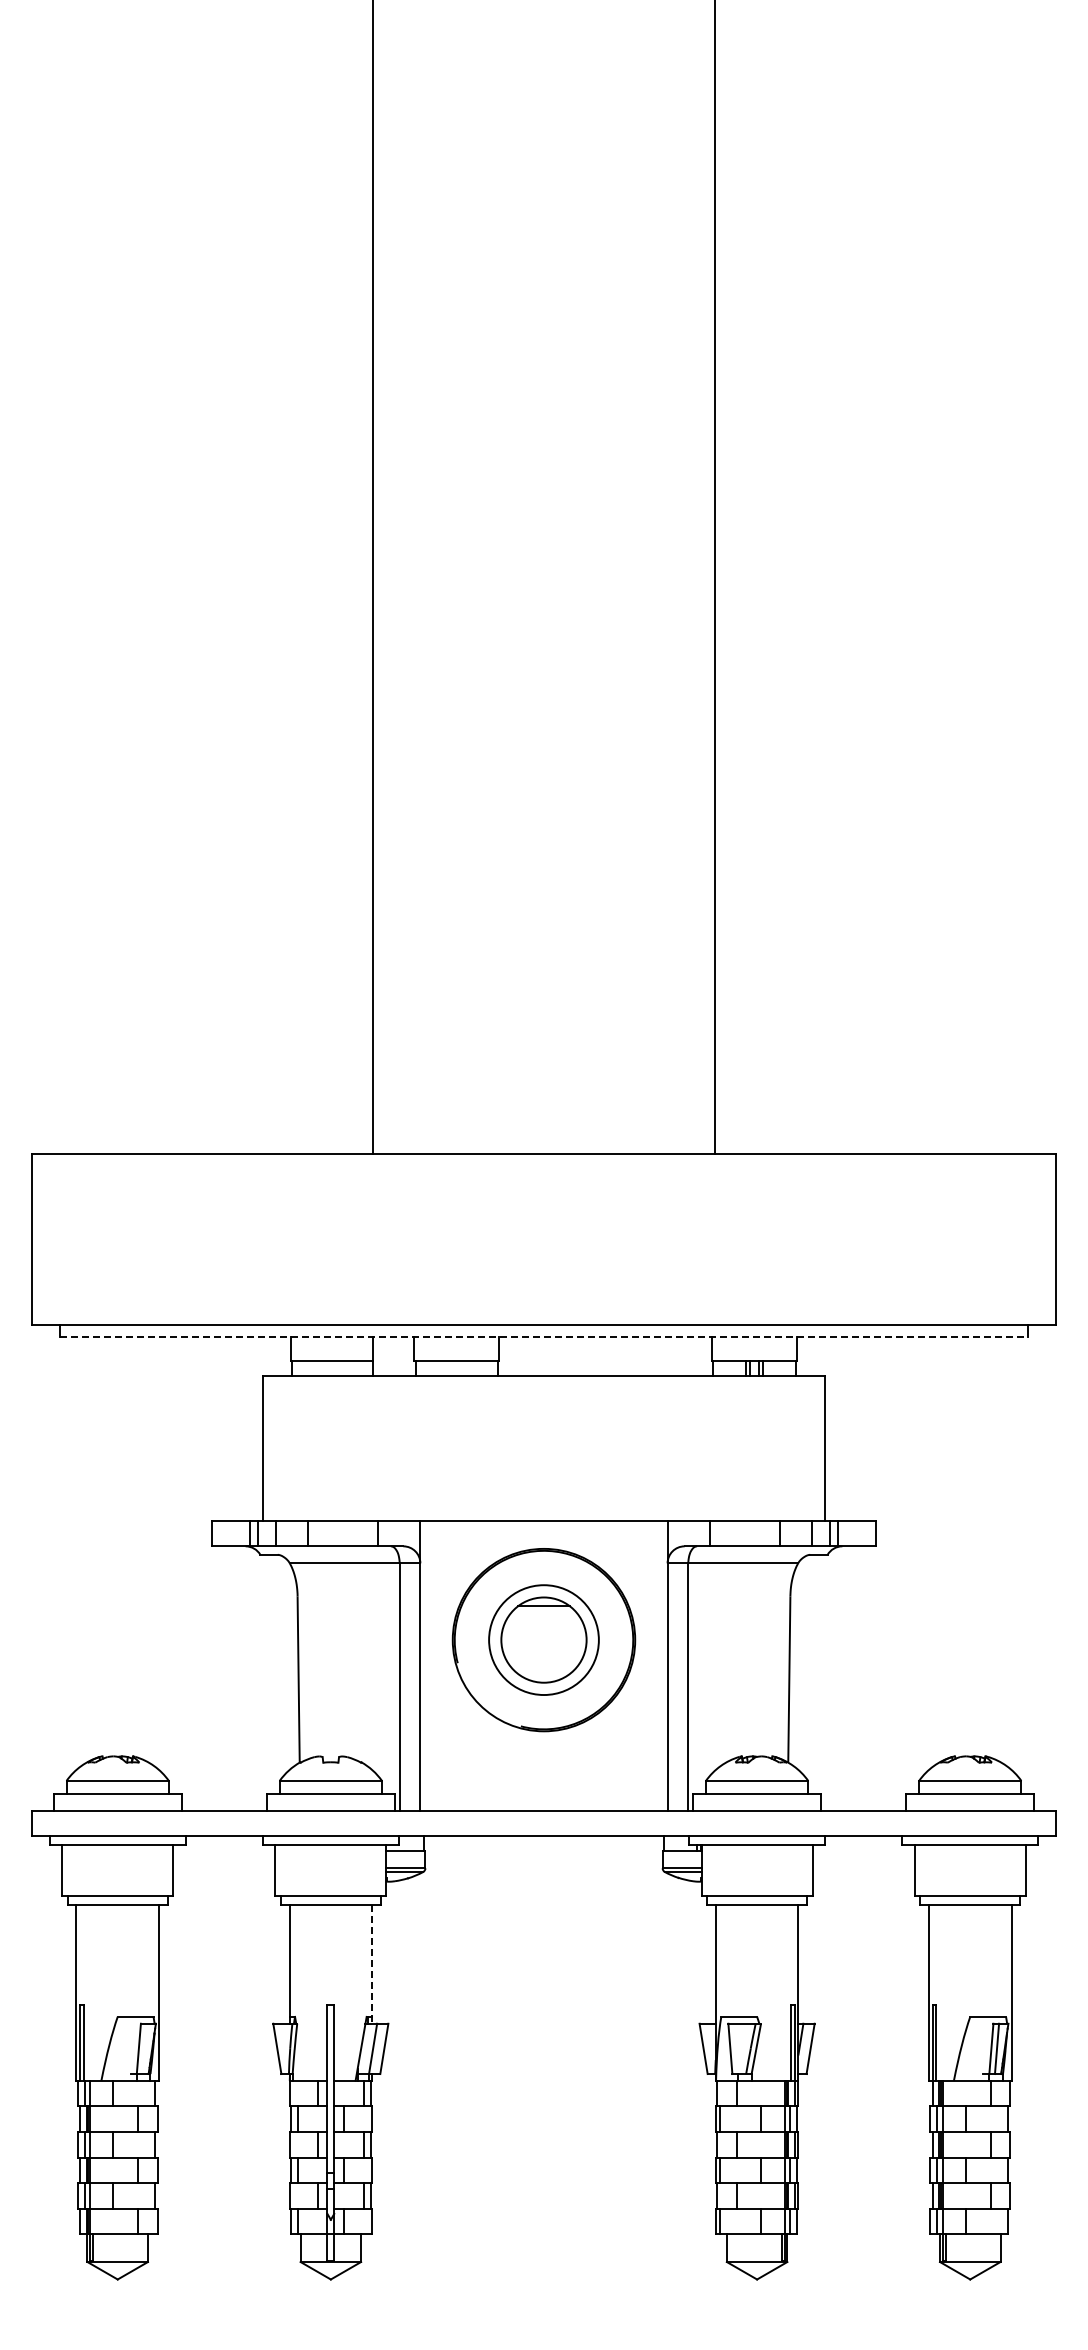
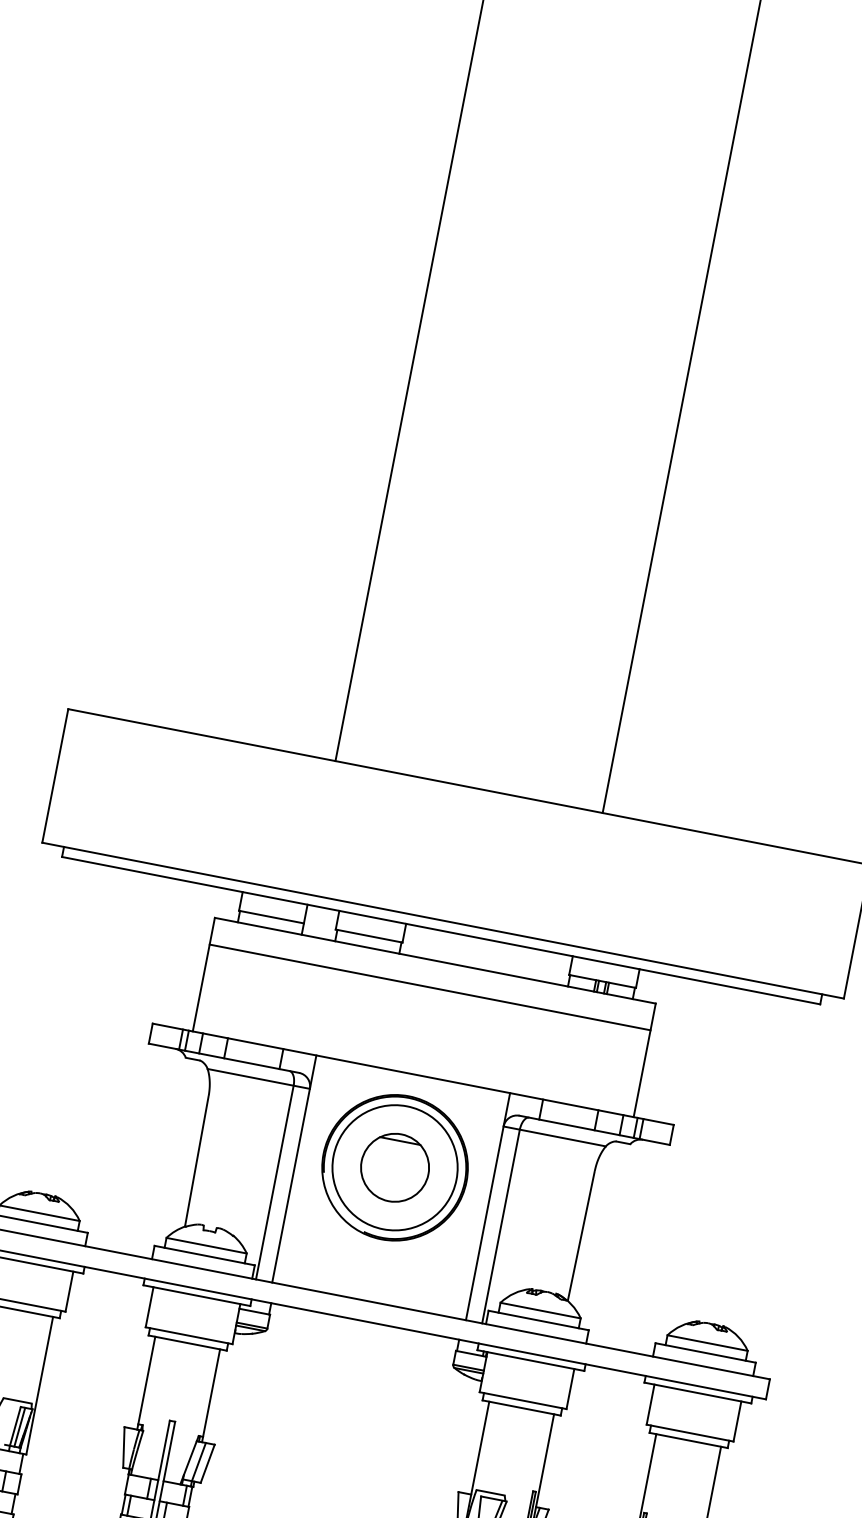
line: (543, 1337) -> (440, 930), dashed -> solid
line: (543, 1409) -> (429, 987), added
circle: (543, 1639) -> (394, 1167), size x1.43
line: (372, 1964) -> (211, 1395), dashed -> solid
line: (144, 2048) -> (19, 1426), added

